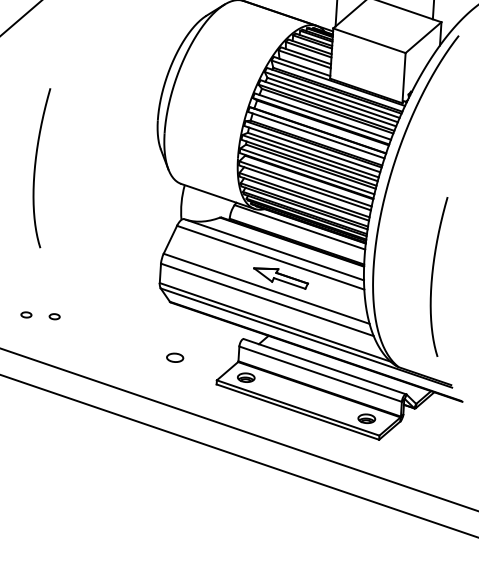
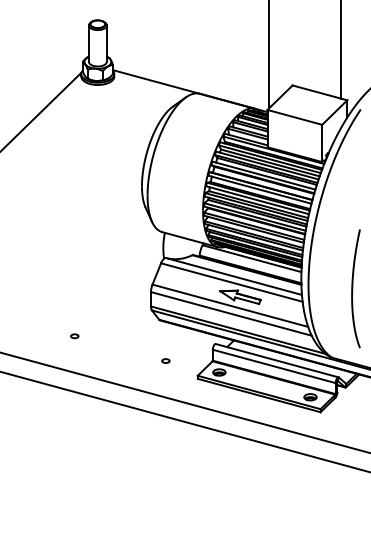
curve: (36, 167) -> (54, 226), removed
part: (26, 315) -> (53, 336), removed
part: (174, 357) -> (165, 360), size x0.62

